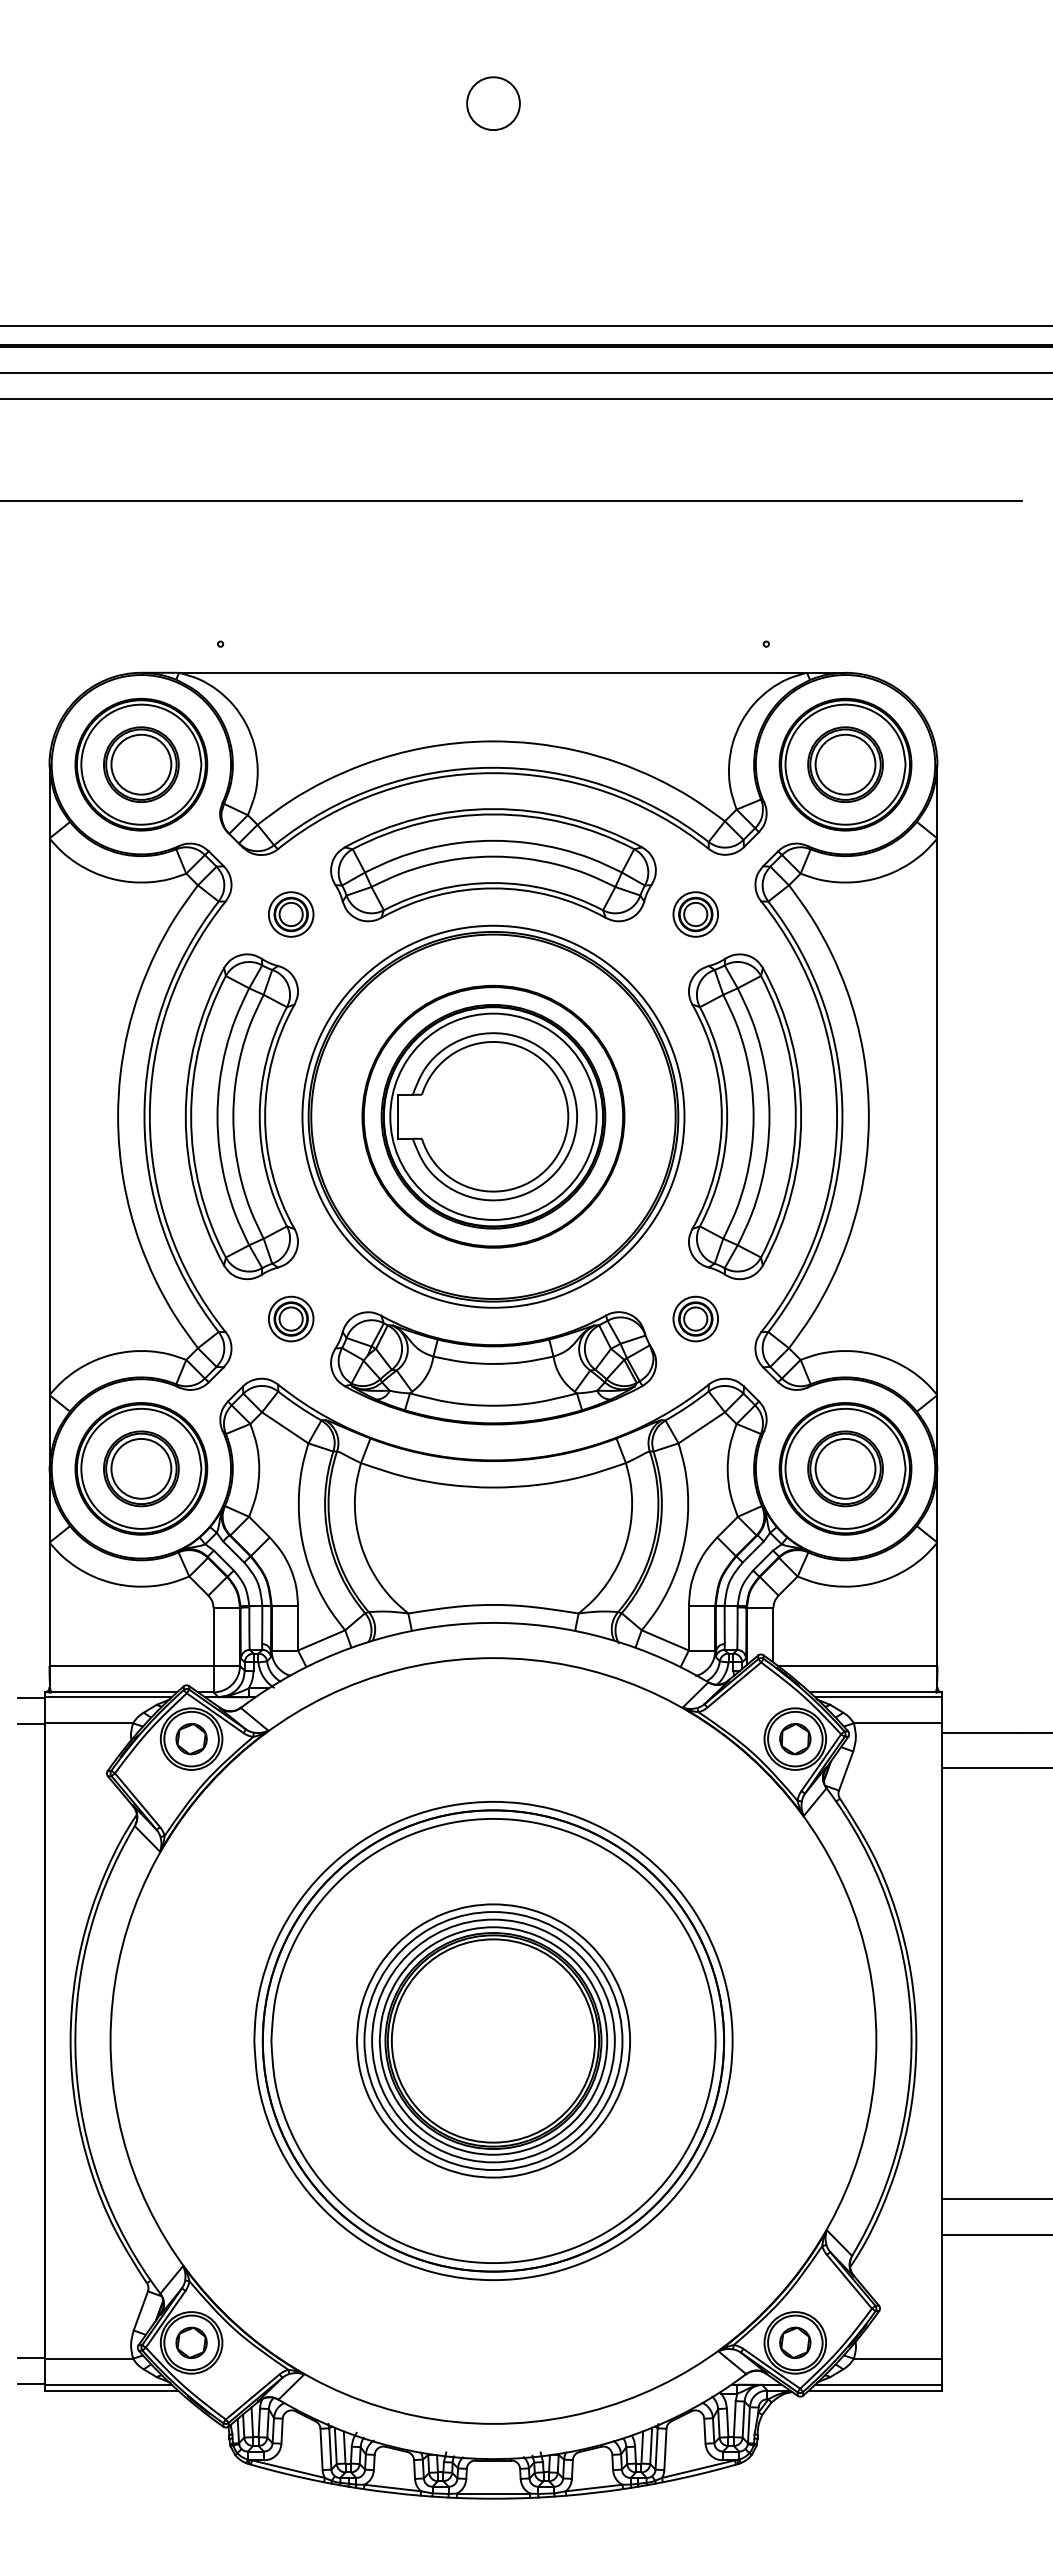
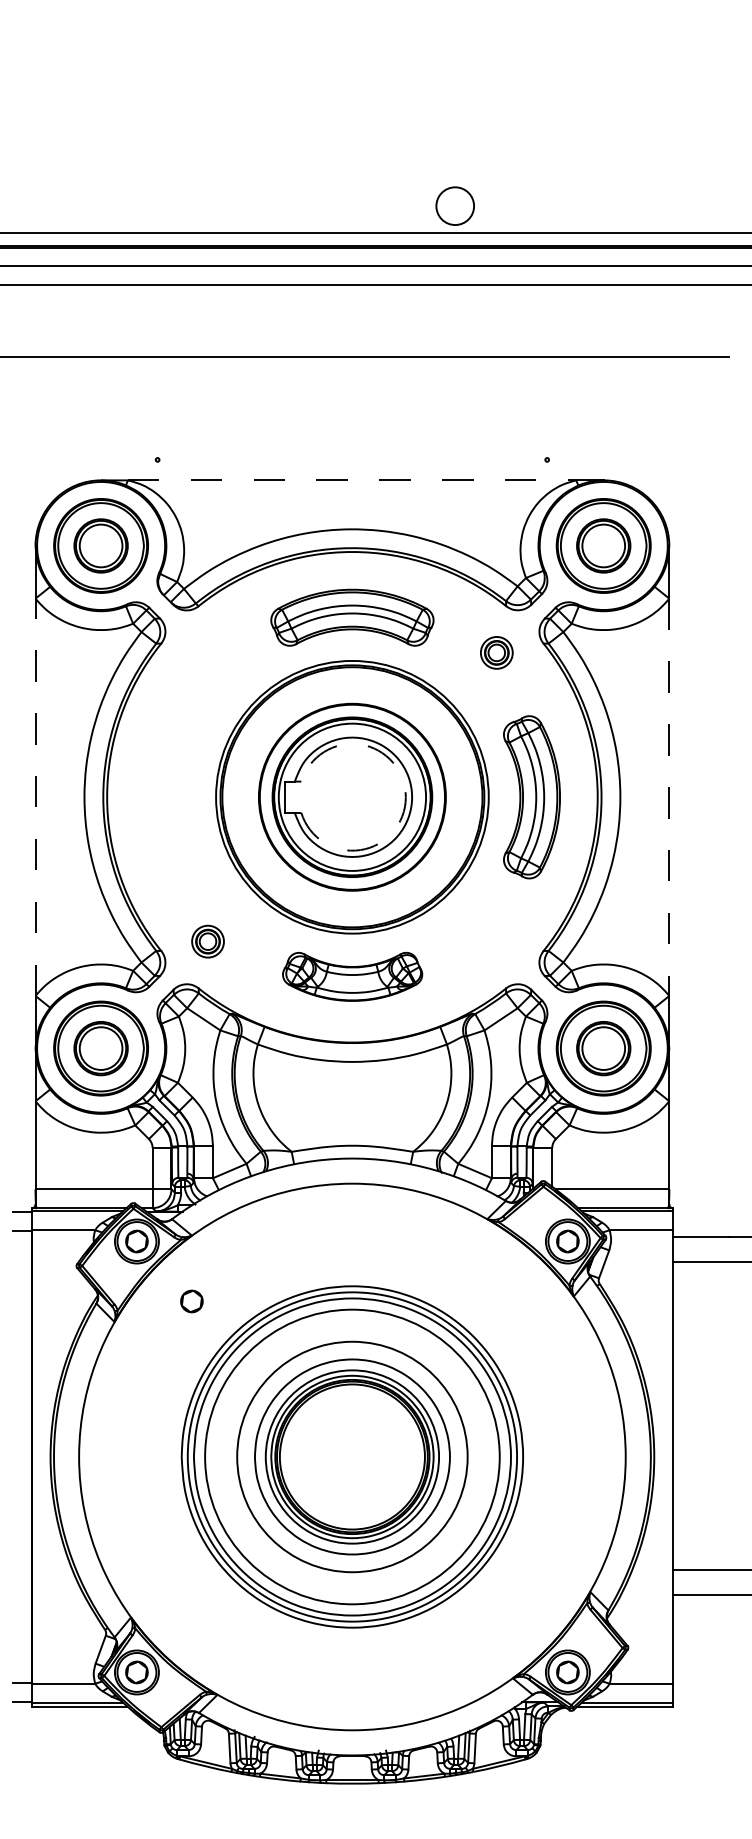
circle: (493, 103) -> (455, 206), moved
line: (493, 672) -> (352, 480), solid -> dashed
part: (493, 865) -> (352, 617), size x0.7
part: (291, 914) -> (208, 652), removed
line: (49, 1116) -> (35, 797), solid -> dashed
part: (241, 1116) -> (172, 797), removed
arc: (568, 1116) -> (405, 797), solid -> dashed
part: (744, 1116) -> (531, 797), size x0.7
line: (937, 1117) -> (669, 797), solid -> dashed
part: (695, 1318) -> (496, 941), removed
part: (493, 1368) -> (352, 976), size x0.6
part: (268, 1823) -> (191, 1301), added
circle: (493, 2040) -> (352, 1456), size x0.7
circle: (493, 2041) -> (352, 1457), size x1.6

